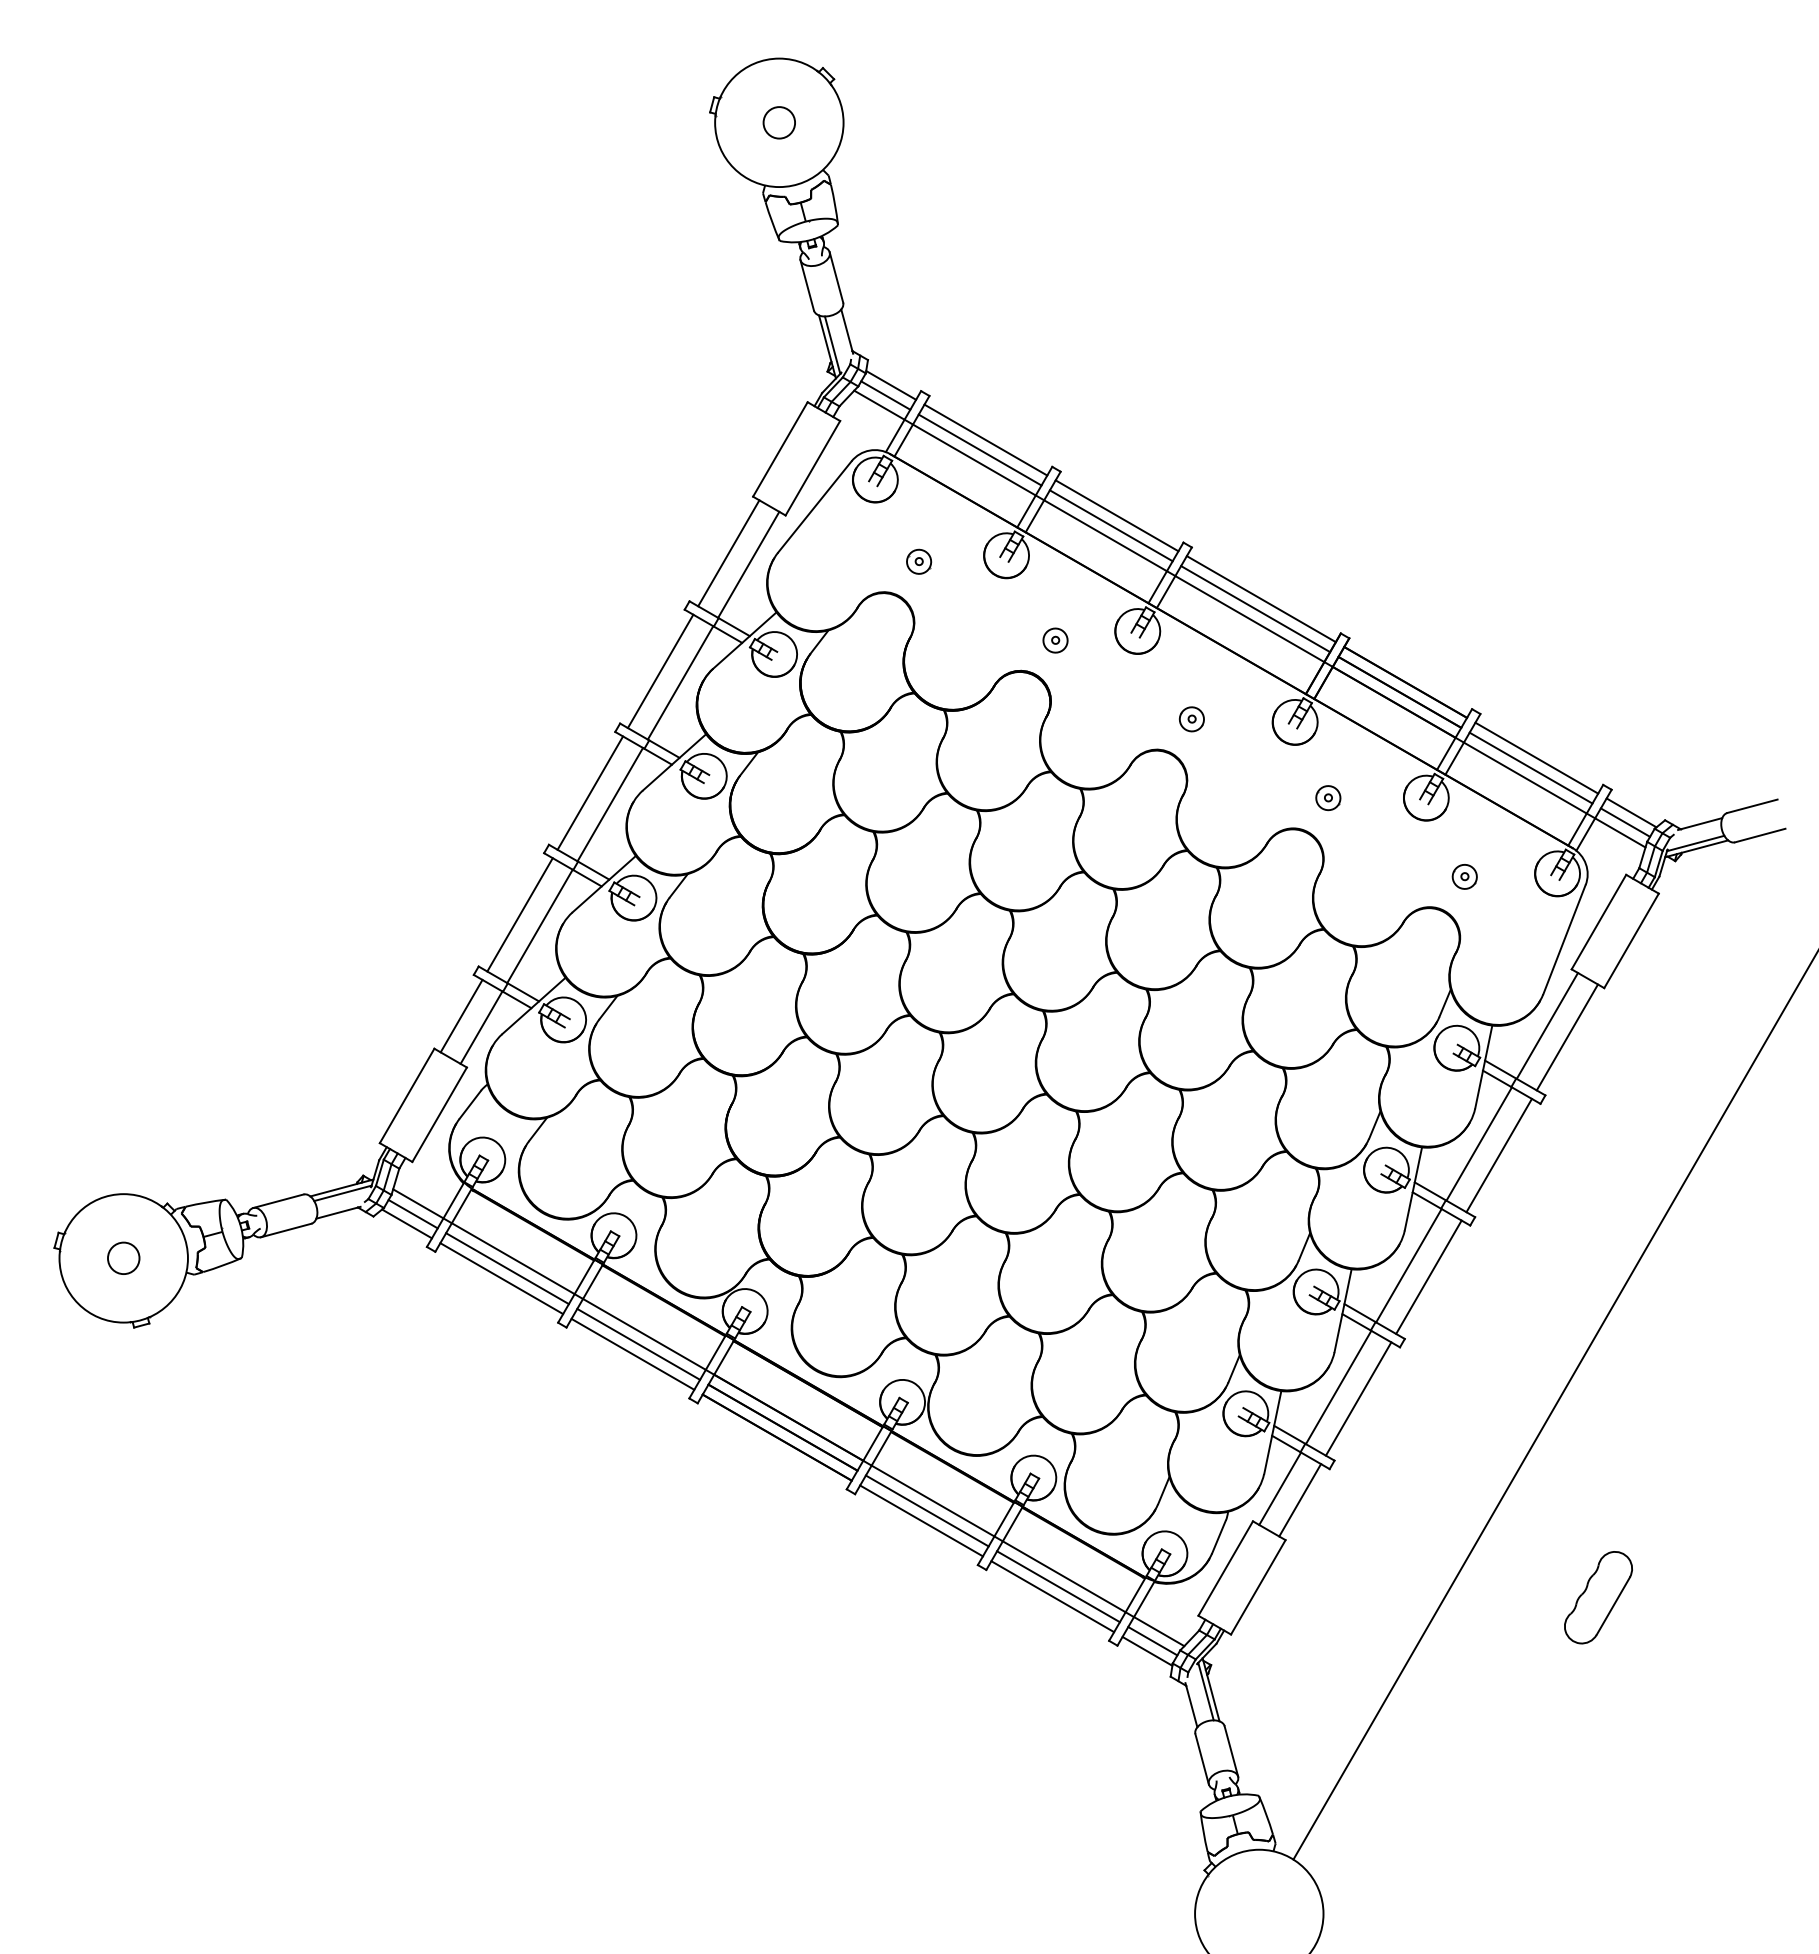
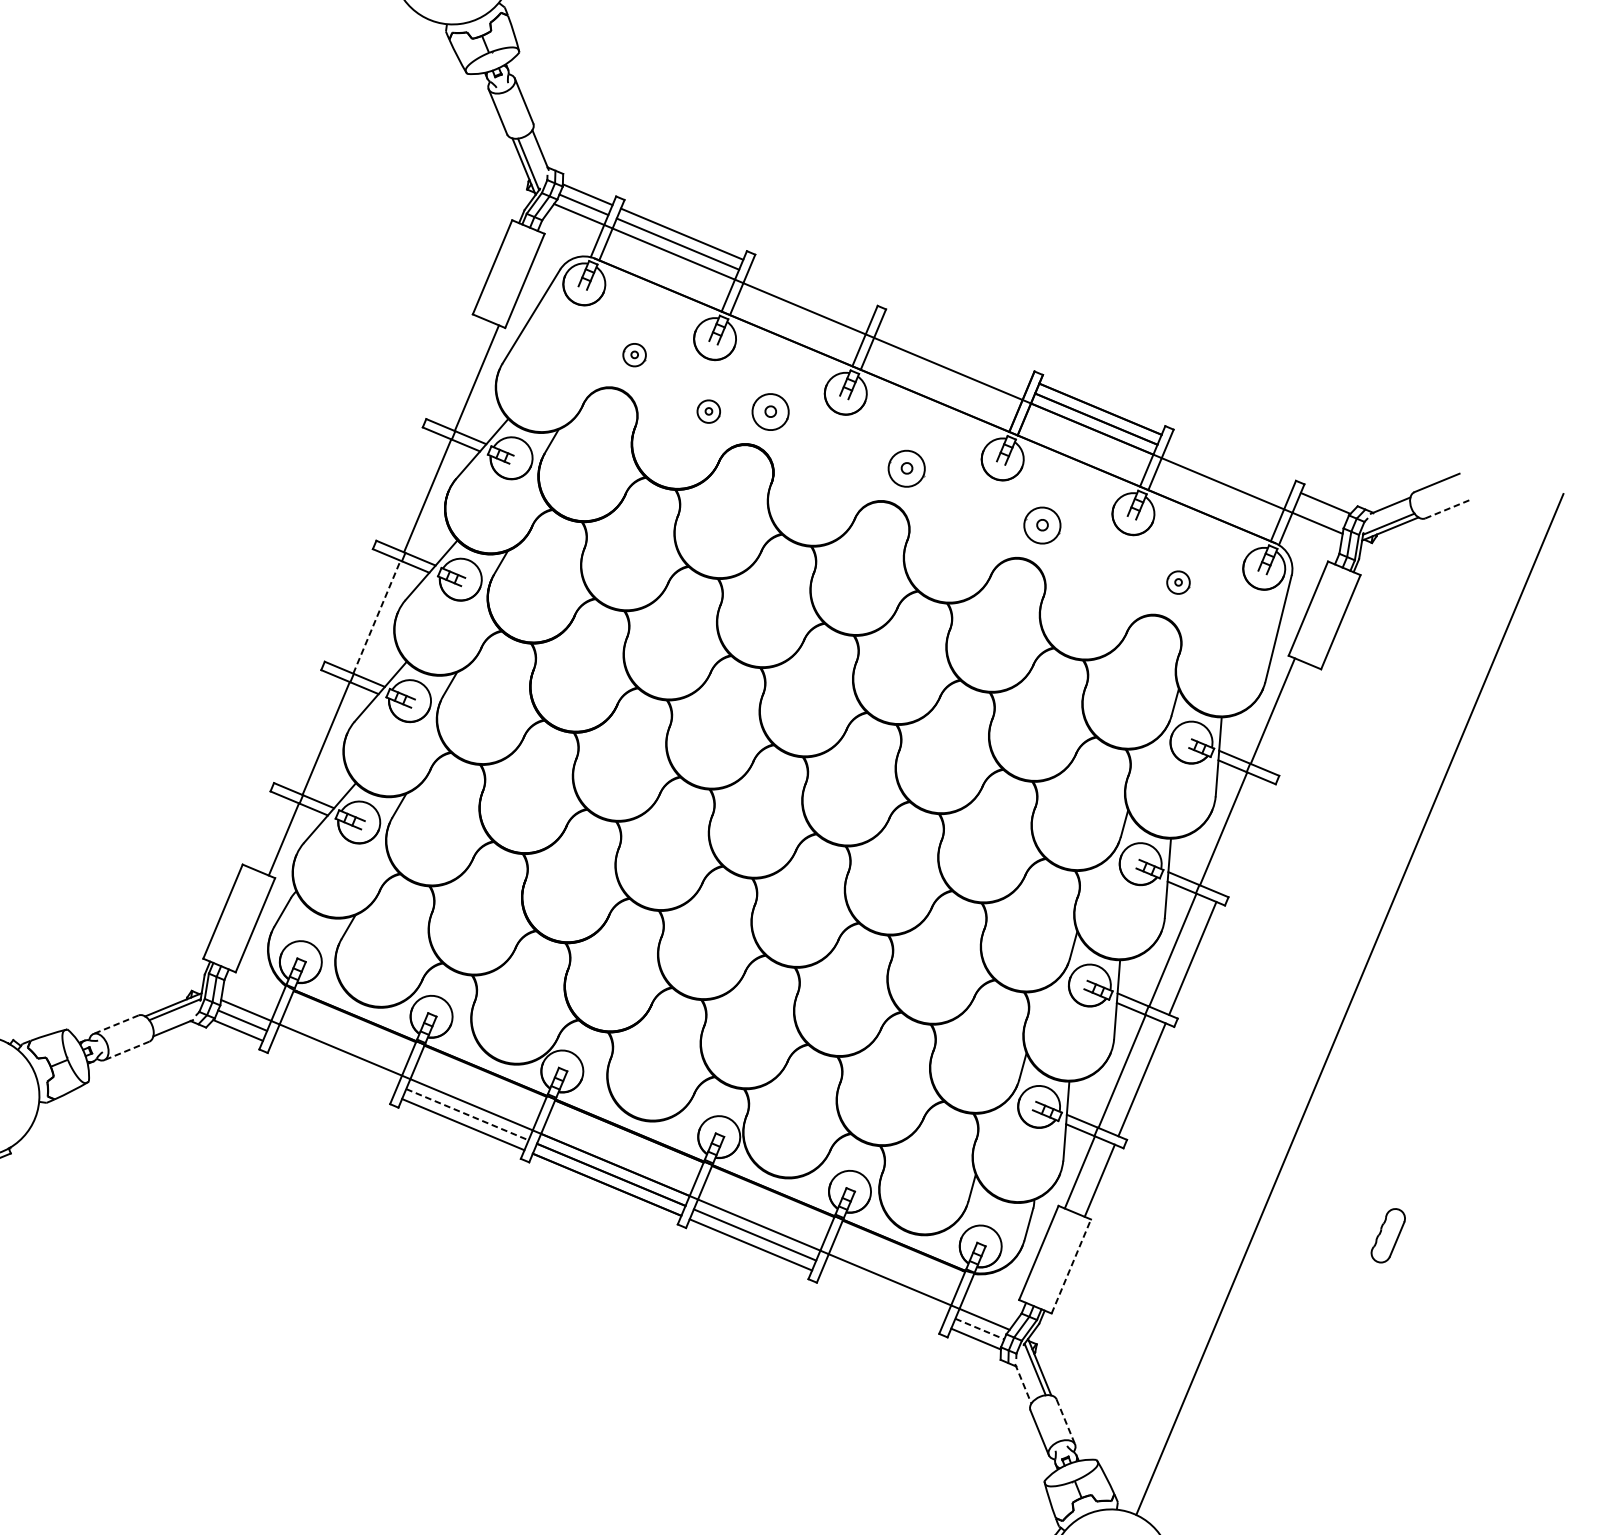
line: (1116, 515) -> (812, 288), removed
line: (1110, 525) -> (807, 298), removed
line: (728, 553) -> (456, 370), removed
line: (1260, 599) -> (955, 349), removed
line: (1255, 609) -> (952, 359), removed
part: (990, 631) -> (709, 411), added
part: (1055, 640) -> (770, 411), size x1.6
line: (660, 671) -> (407, 487), removed
part: (1191, 719) -> (906, 469), size x1.6
line: (1536, 757) -> (1230, 463), removed
line: (1530, 767) -> (1226, 473), removed
line: (590, 792) -> (357, 608), removed
part: (1328, 798) -> (1042, 526), size x1.6
line: (610, 804) -> (377, 617), solid -> dashed
line: (1624, 822) -> (1320, 513), removed
line: (1760, 835) -> (1447, 509), solid -> dashed
line: (519, 914) -> (305, 729), removed
line: (461, 1015) -> (263, 830), removed
line: (1566, 1037) -> (1291, 719), removed
line: (1498, 1155) -> (1242, 837), removed
line: (277, 1201) -> (115, 1025), solid -> dashed
line: (285, 1230) -> (126, 1050), solid -> dashed
line: (507, 1268) -> (336, 1059), removed
line: (501, 1278) -> (332, 1069), removed
line: (638, 1344) -> (467, 1114), solid -> dashed
line: (1058, 1586) -> (885, 1289), removed
line: (1258, 1587) -> (1071, 1266), solid -> dashed
line: (1052, 1596) -> (881, 1299), removed
part: (1598, 1597) -> (1388, 1235), size x0.6
line: (1153, 1641) -> (980, 1329), solid -> dashed
line: (1191, 1705) -> (1023, 1384), solid -> dashed
line: (1231, 1751) -> (1065, 1422), solid -> dashed

